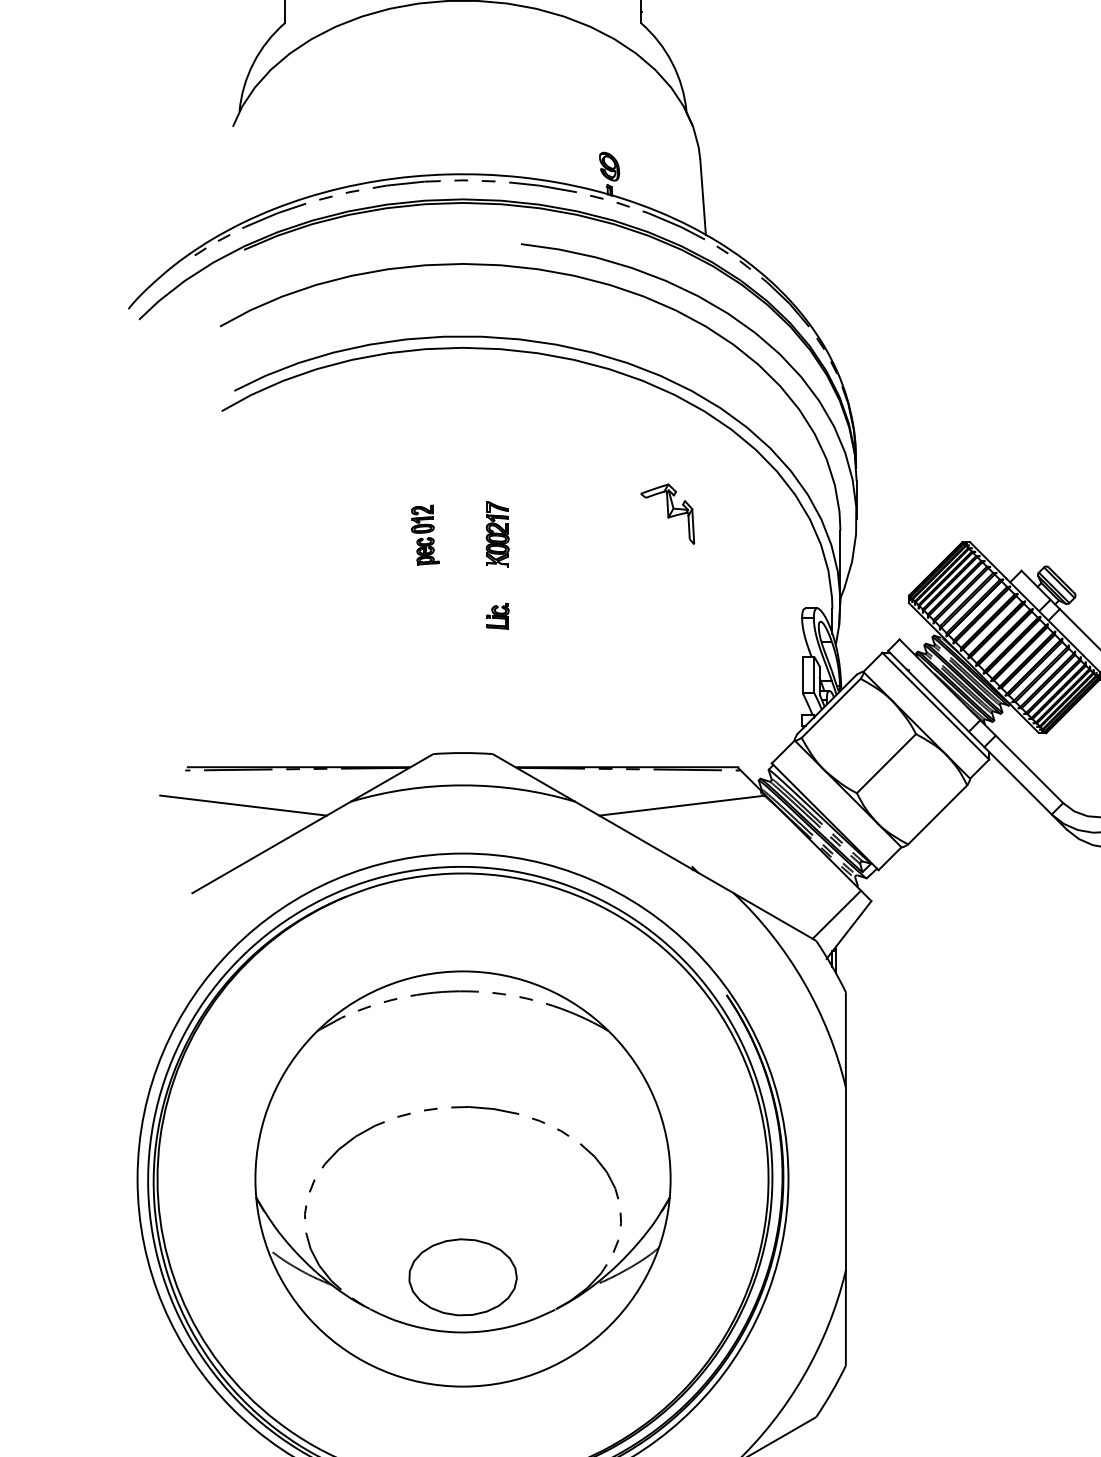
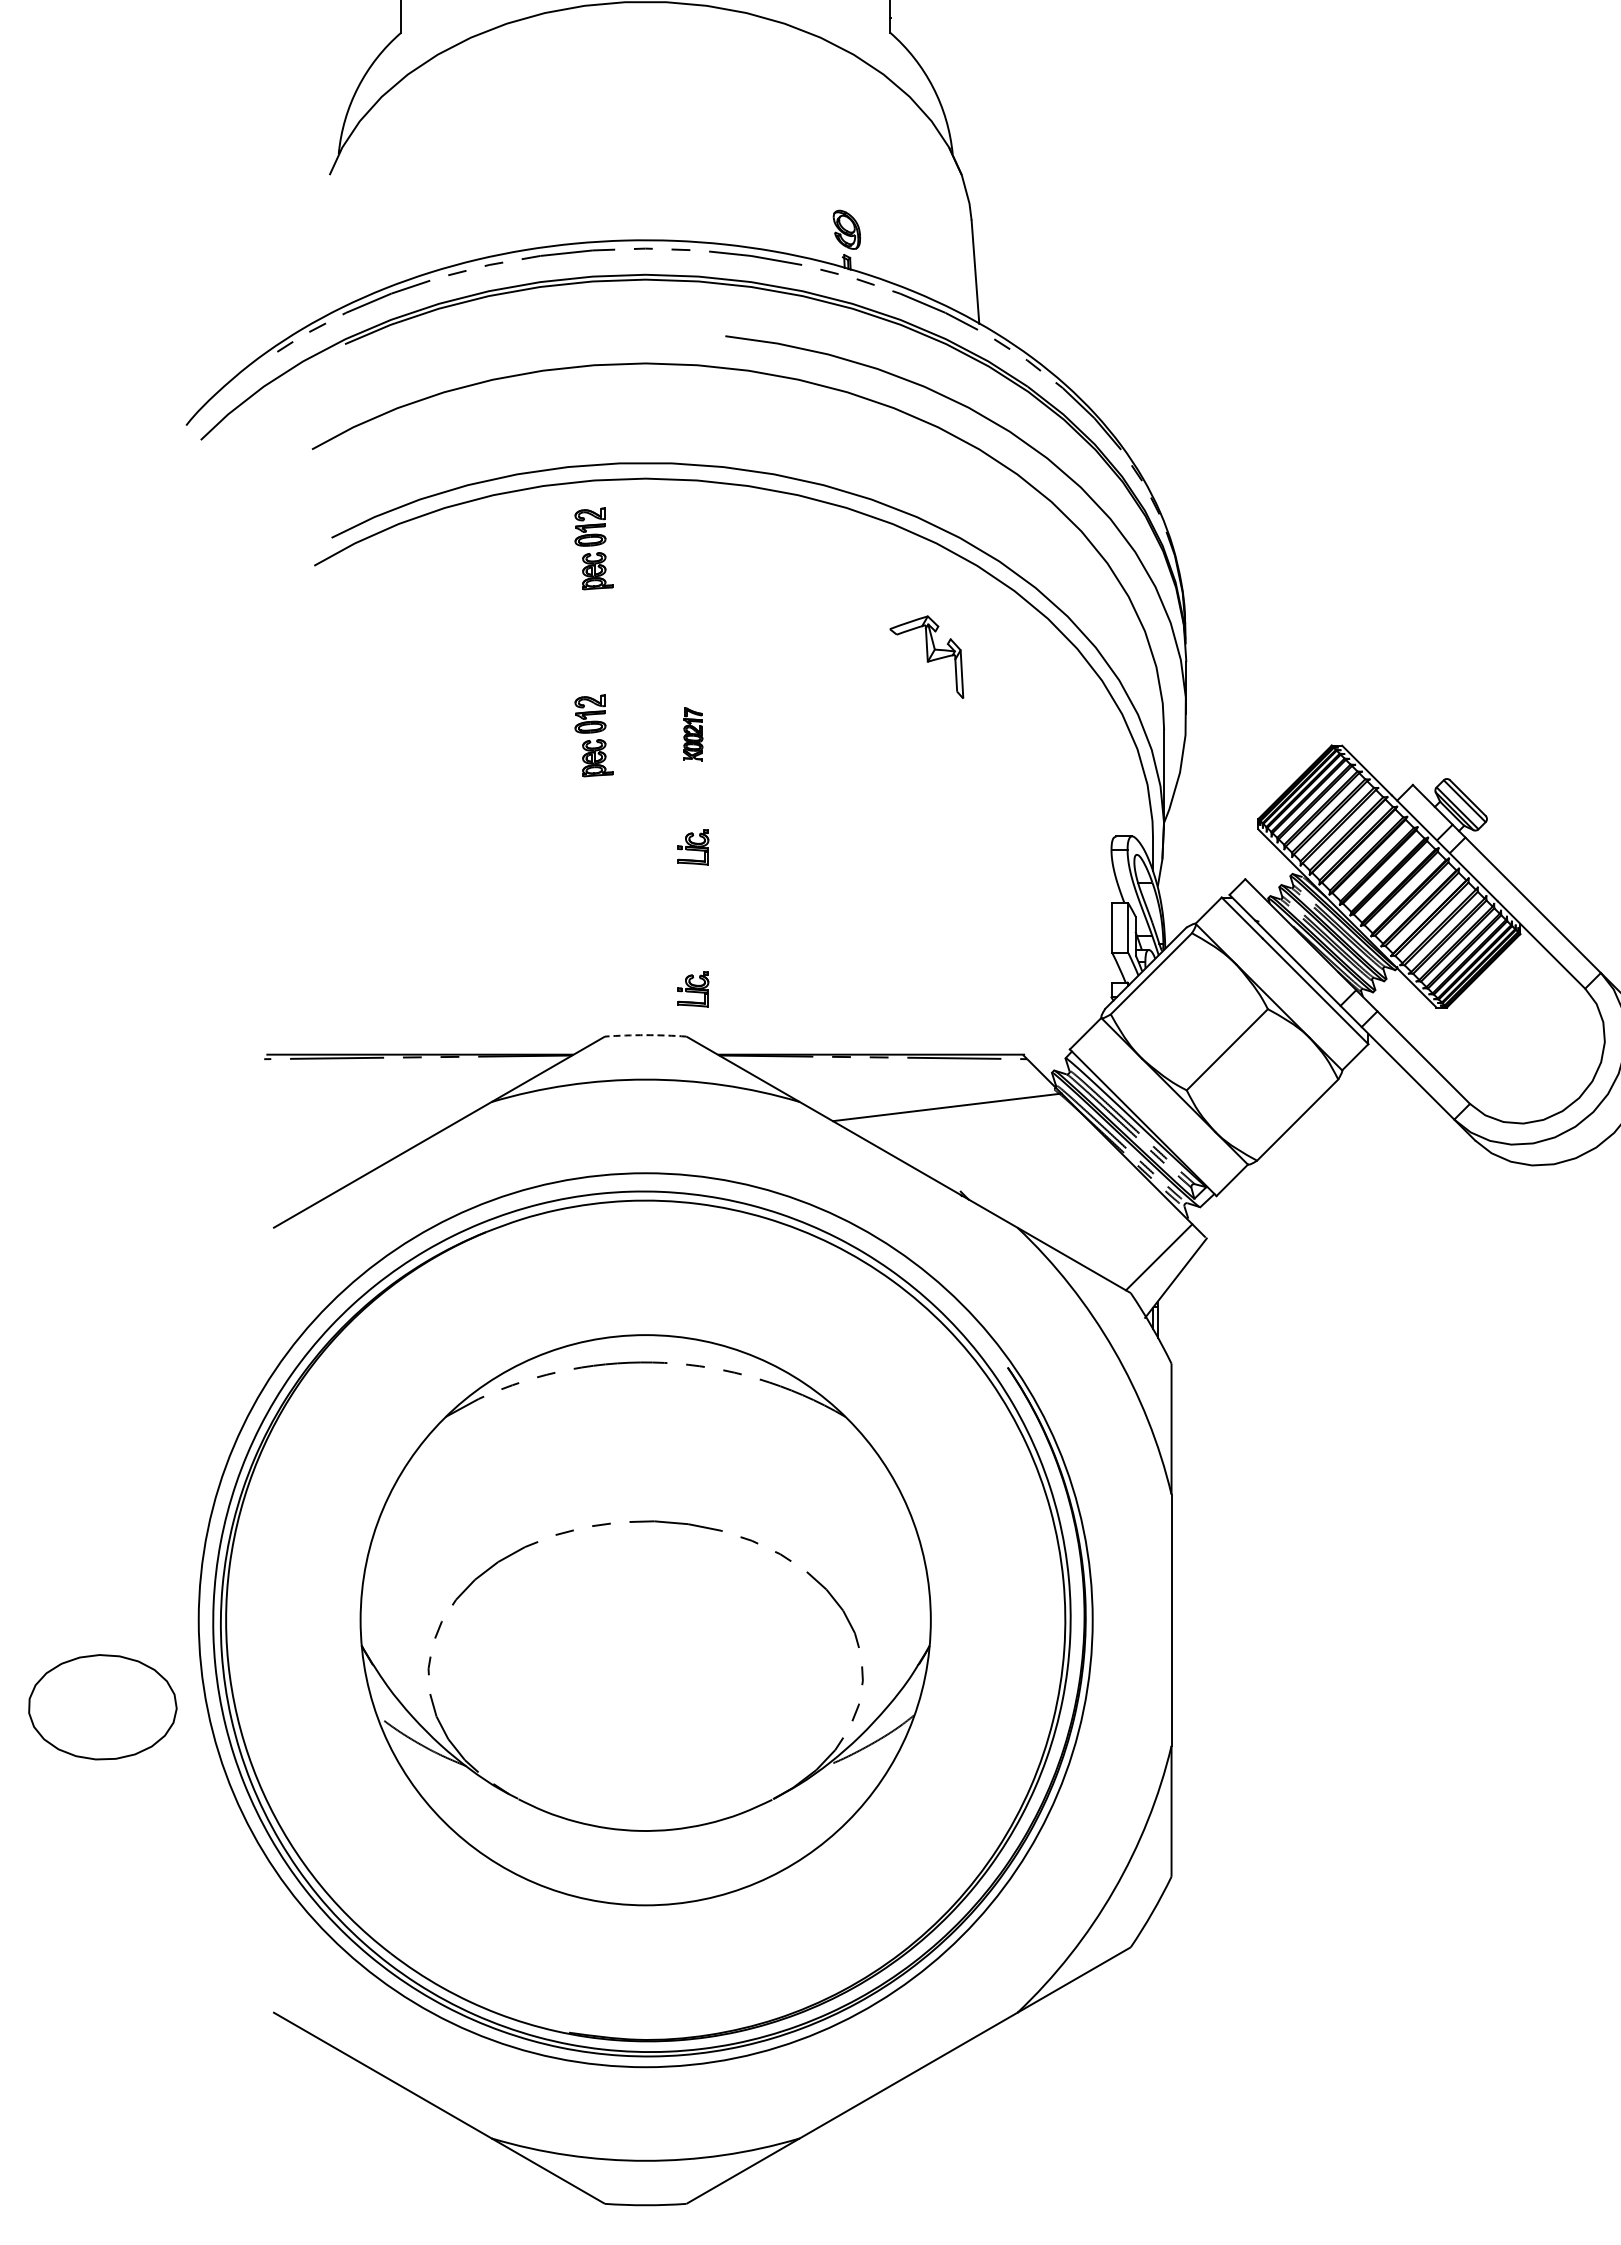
part: (424, 398) -> (593, 548), added
part: (667, 513) -> (926, 656), moved
part: (497, 534) -> (693, 734), size x0.6
part: (497, 719) -> (693, 989), added
arc: (462, 753) -> (645, 1035), solid -> dashed
line: (242, 805) -> (343, 1107), removed
part: (462, 1277) -> (102, 1707), moved

